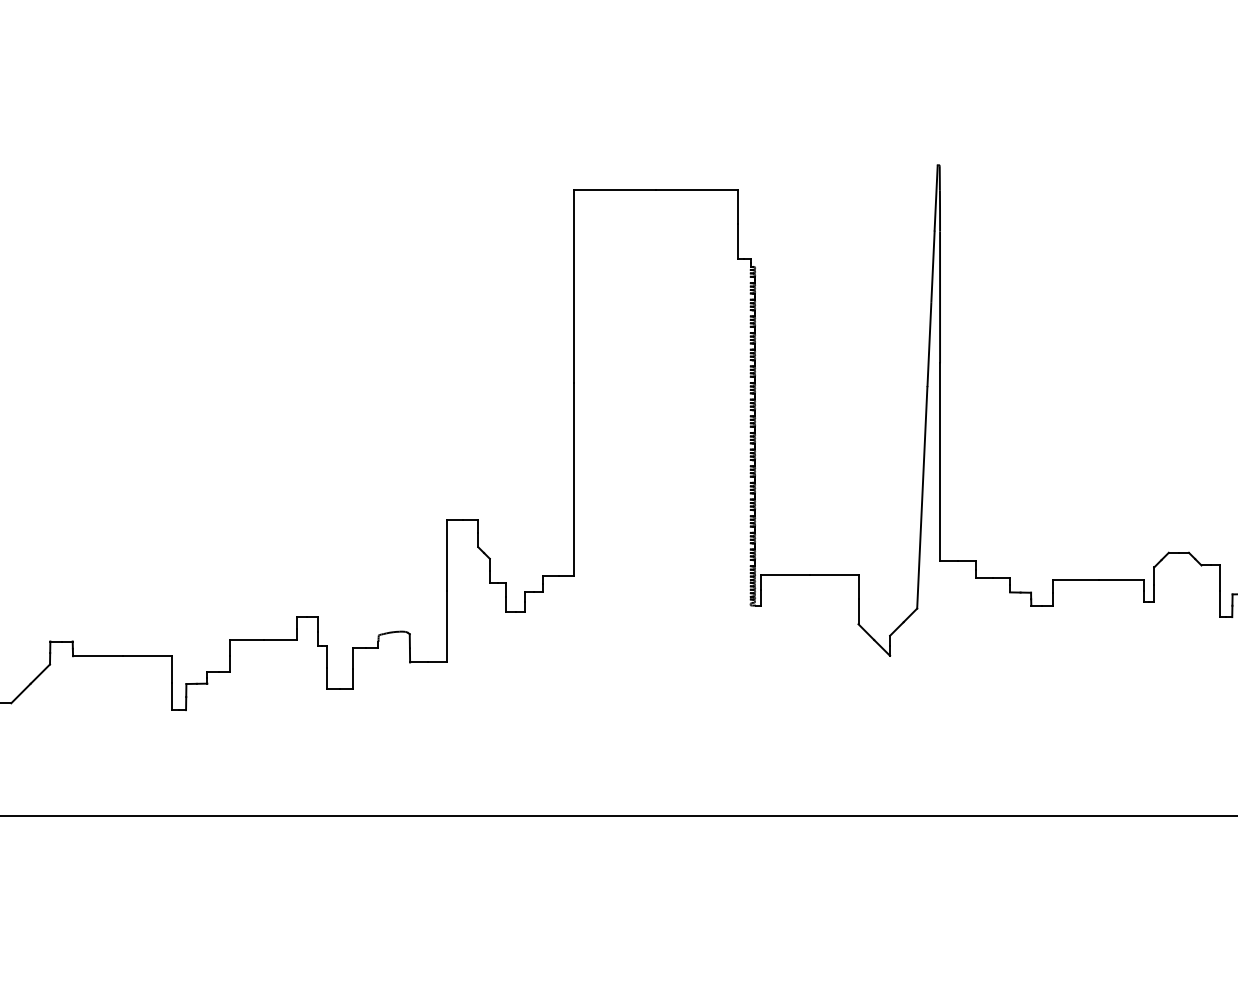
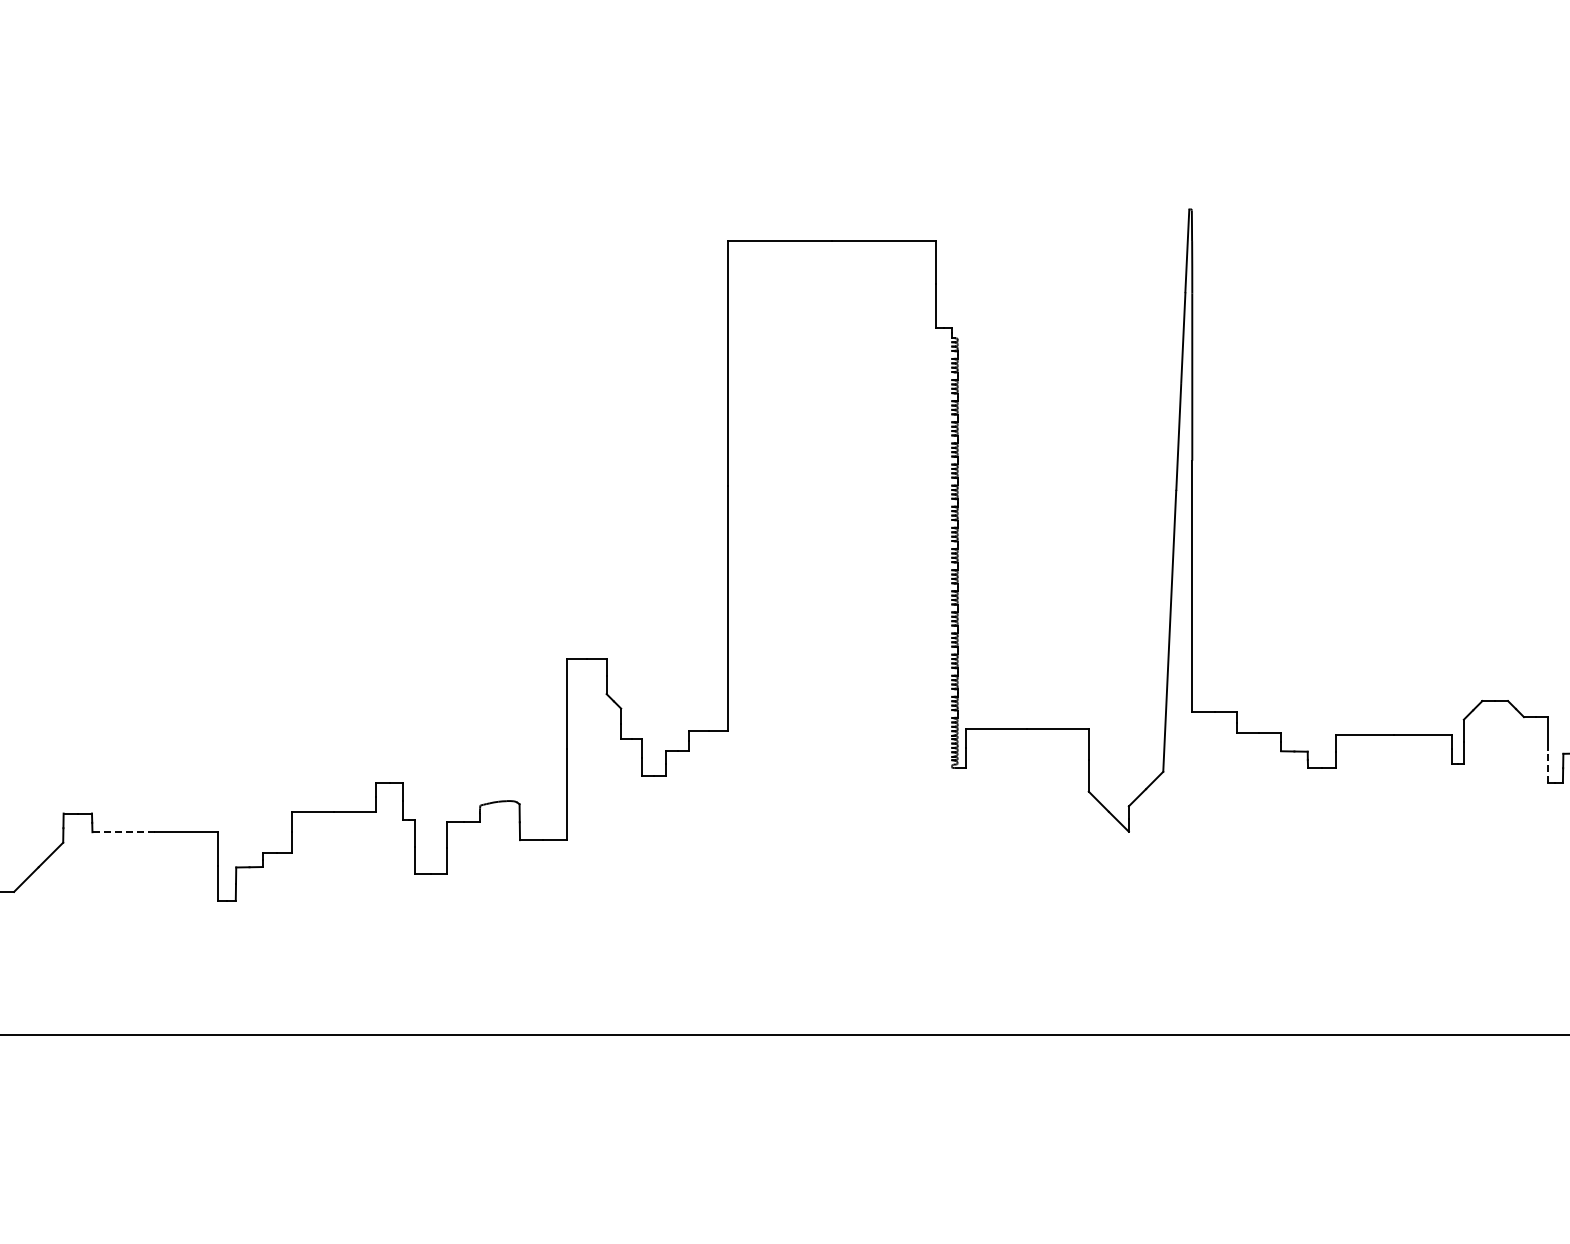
line: (1220, 603) -> (1547, 765), solid -> dashed
line: (97, 656) -> (123, 832), solid -> dashed

